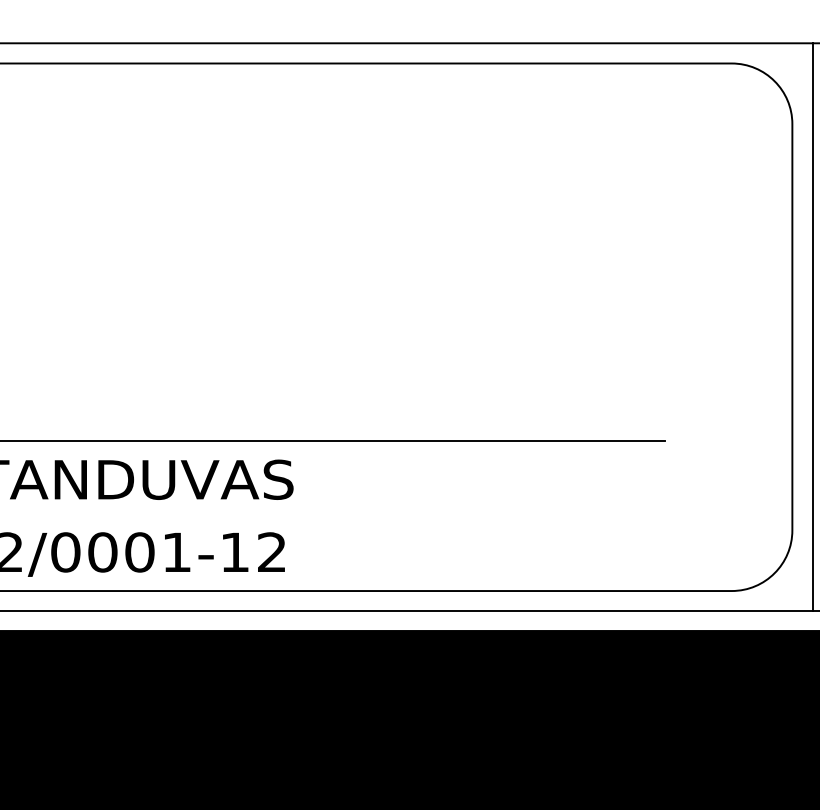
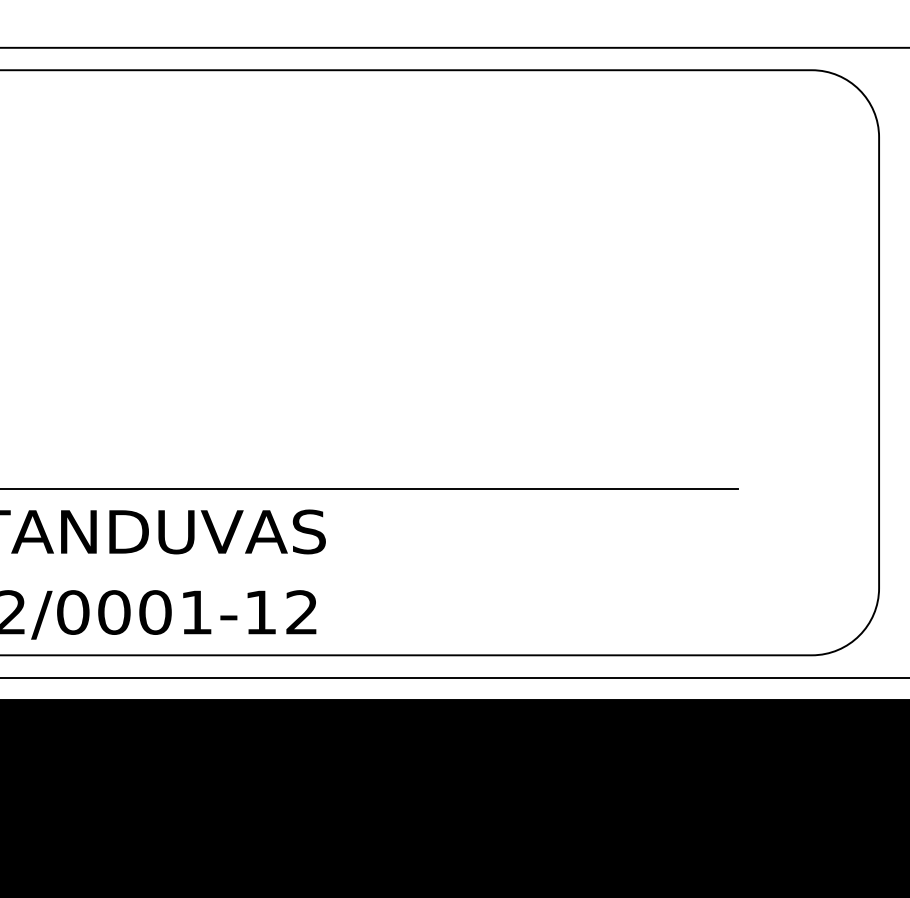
line: (812, 327) -> (901, 362), removed

